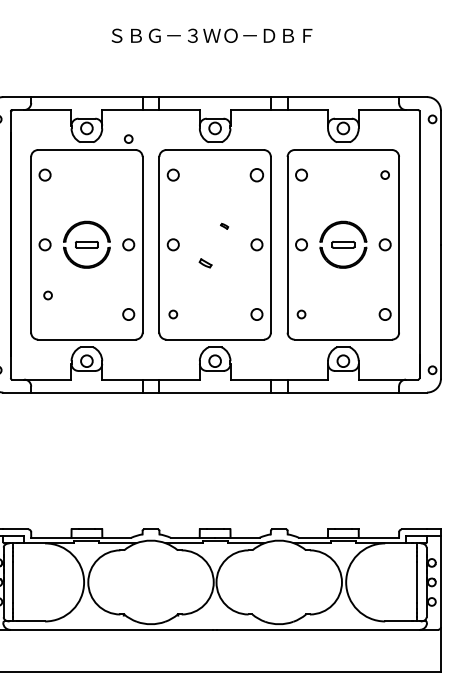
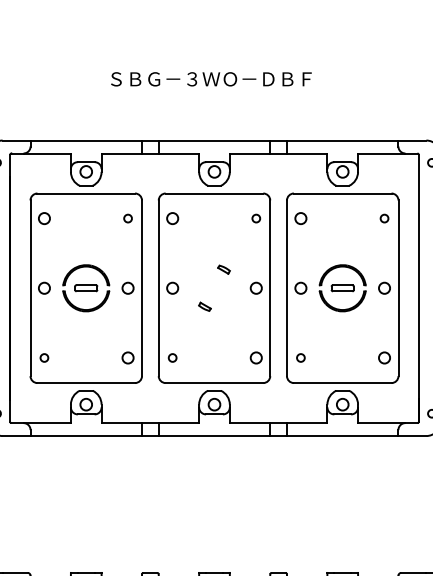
circle: (128, 138) -> (127, 217), moved
circle: (256, 174) -> (255, 217), size x0.62
part: (224, 226) -> (223, 269), size x1.67
circle: (47, 295) -> (43, 357), moved

